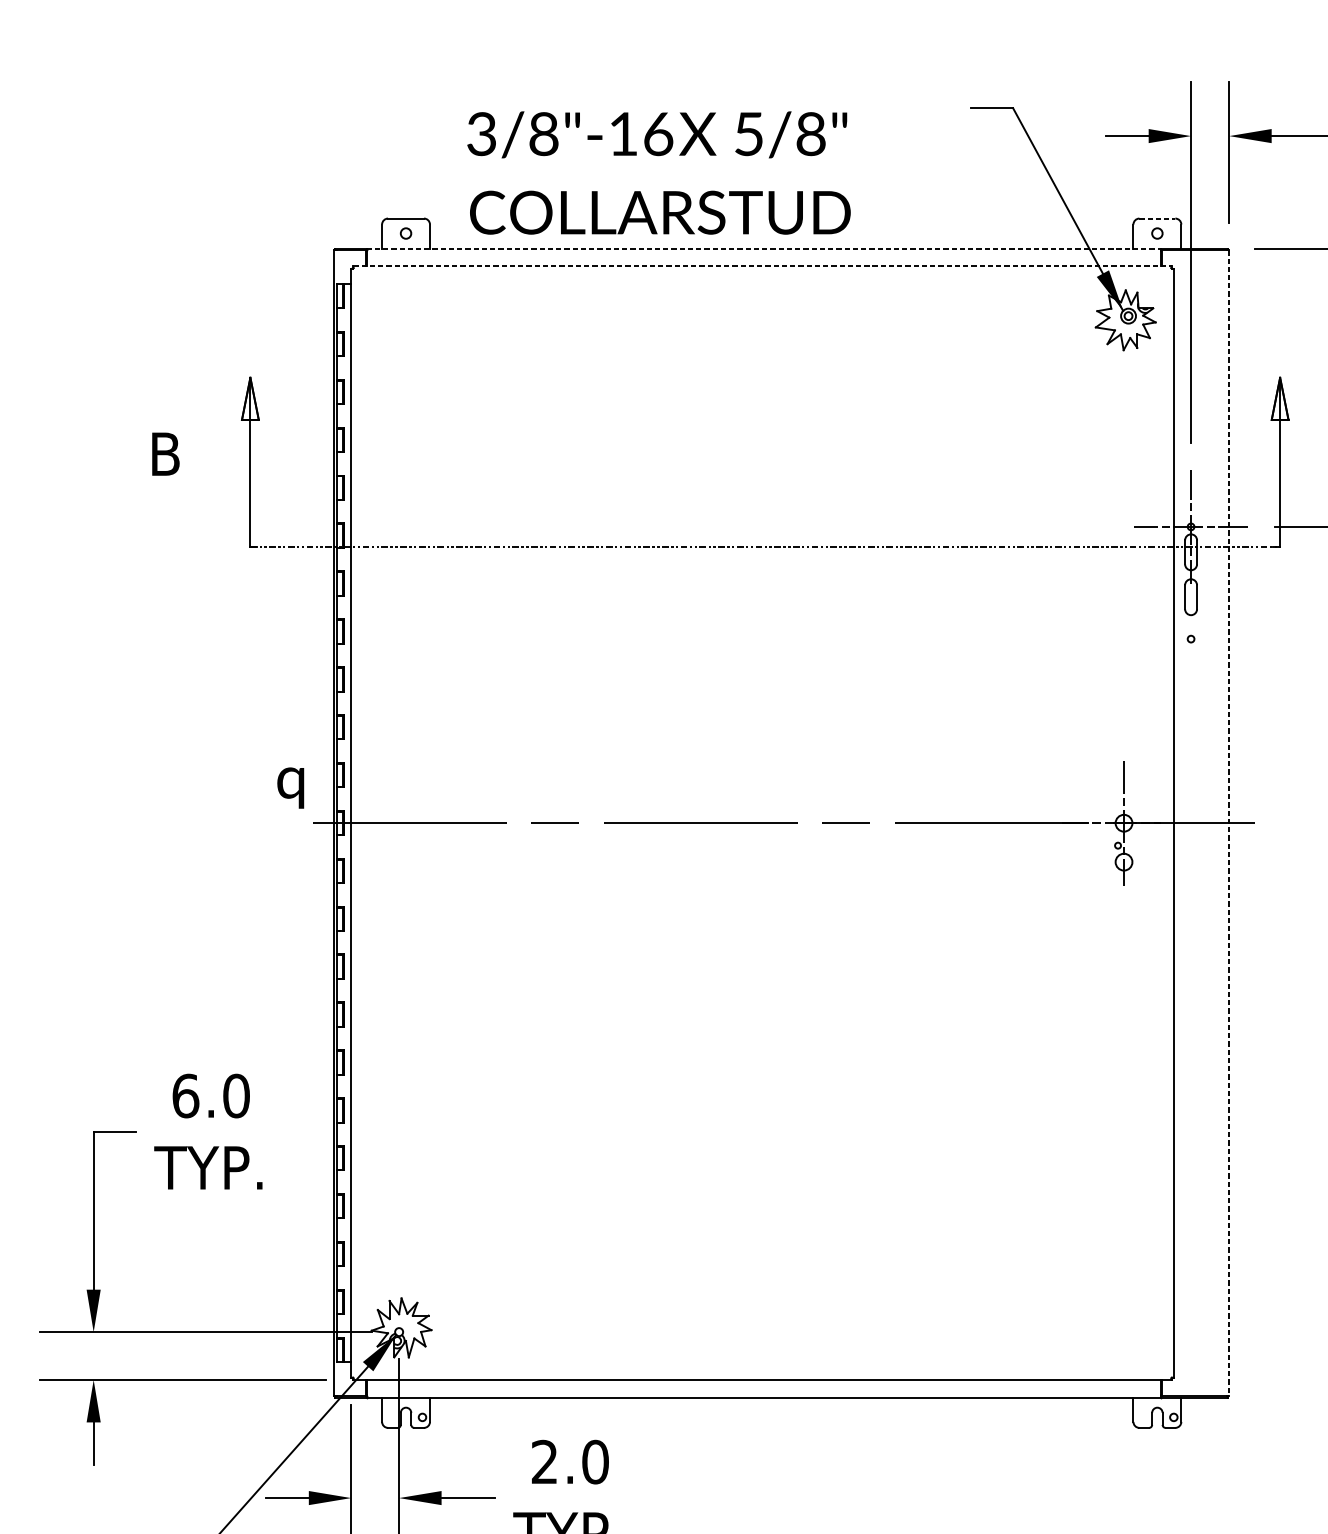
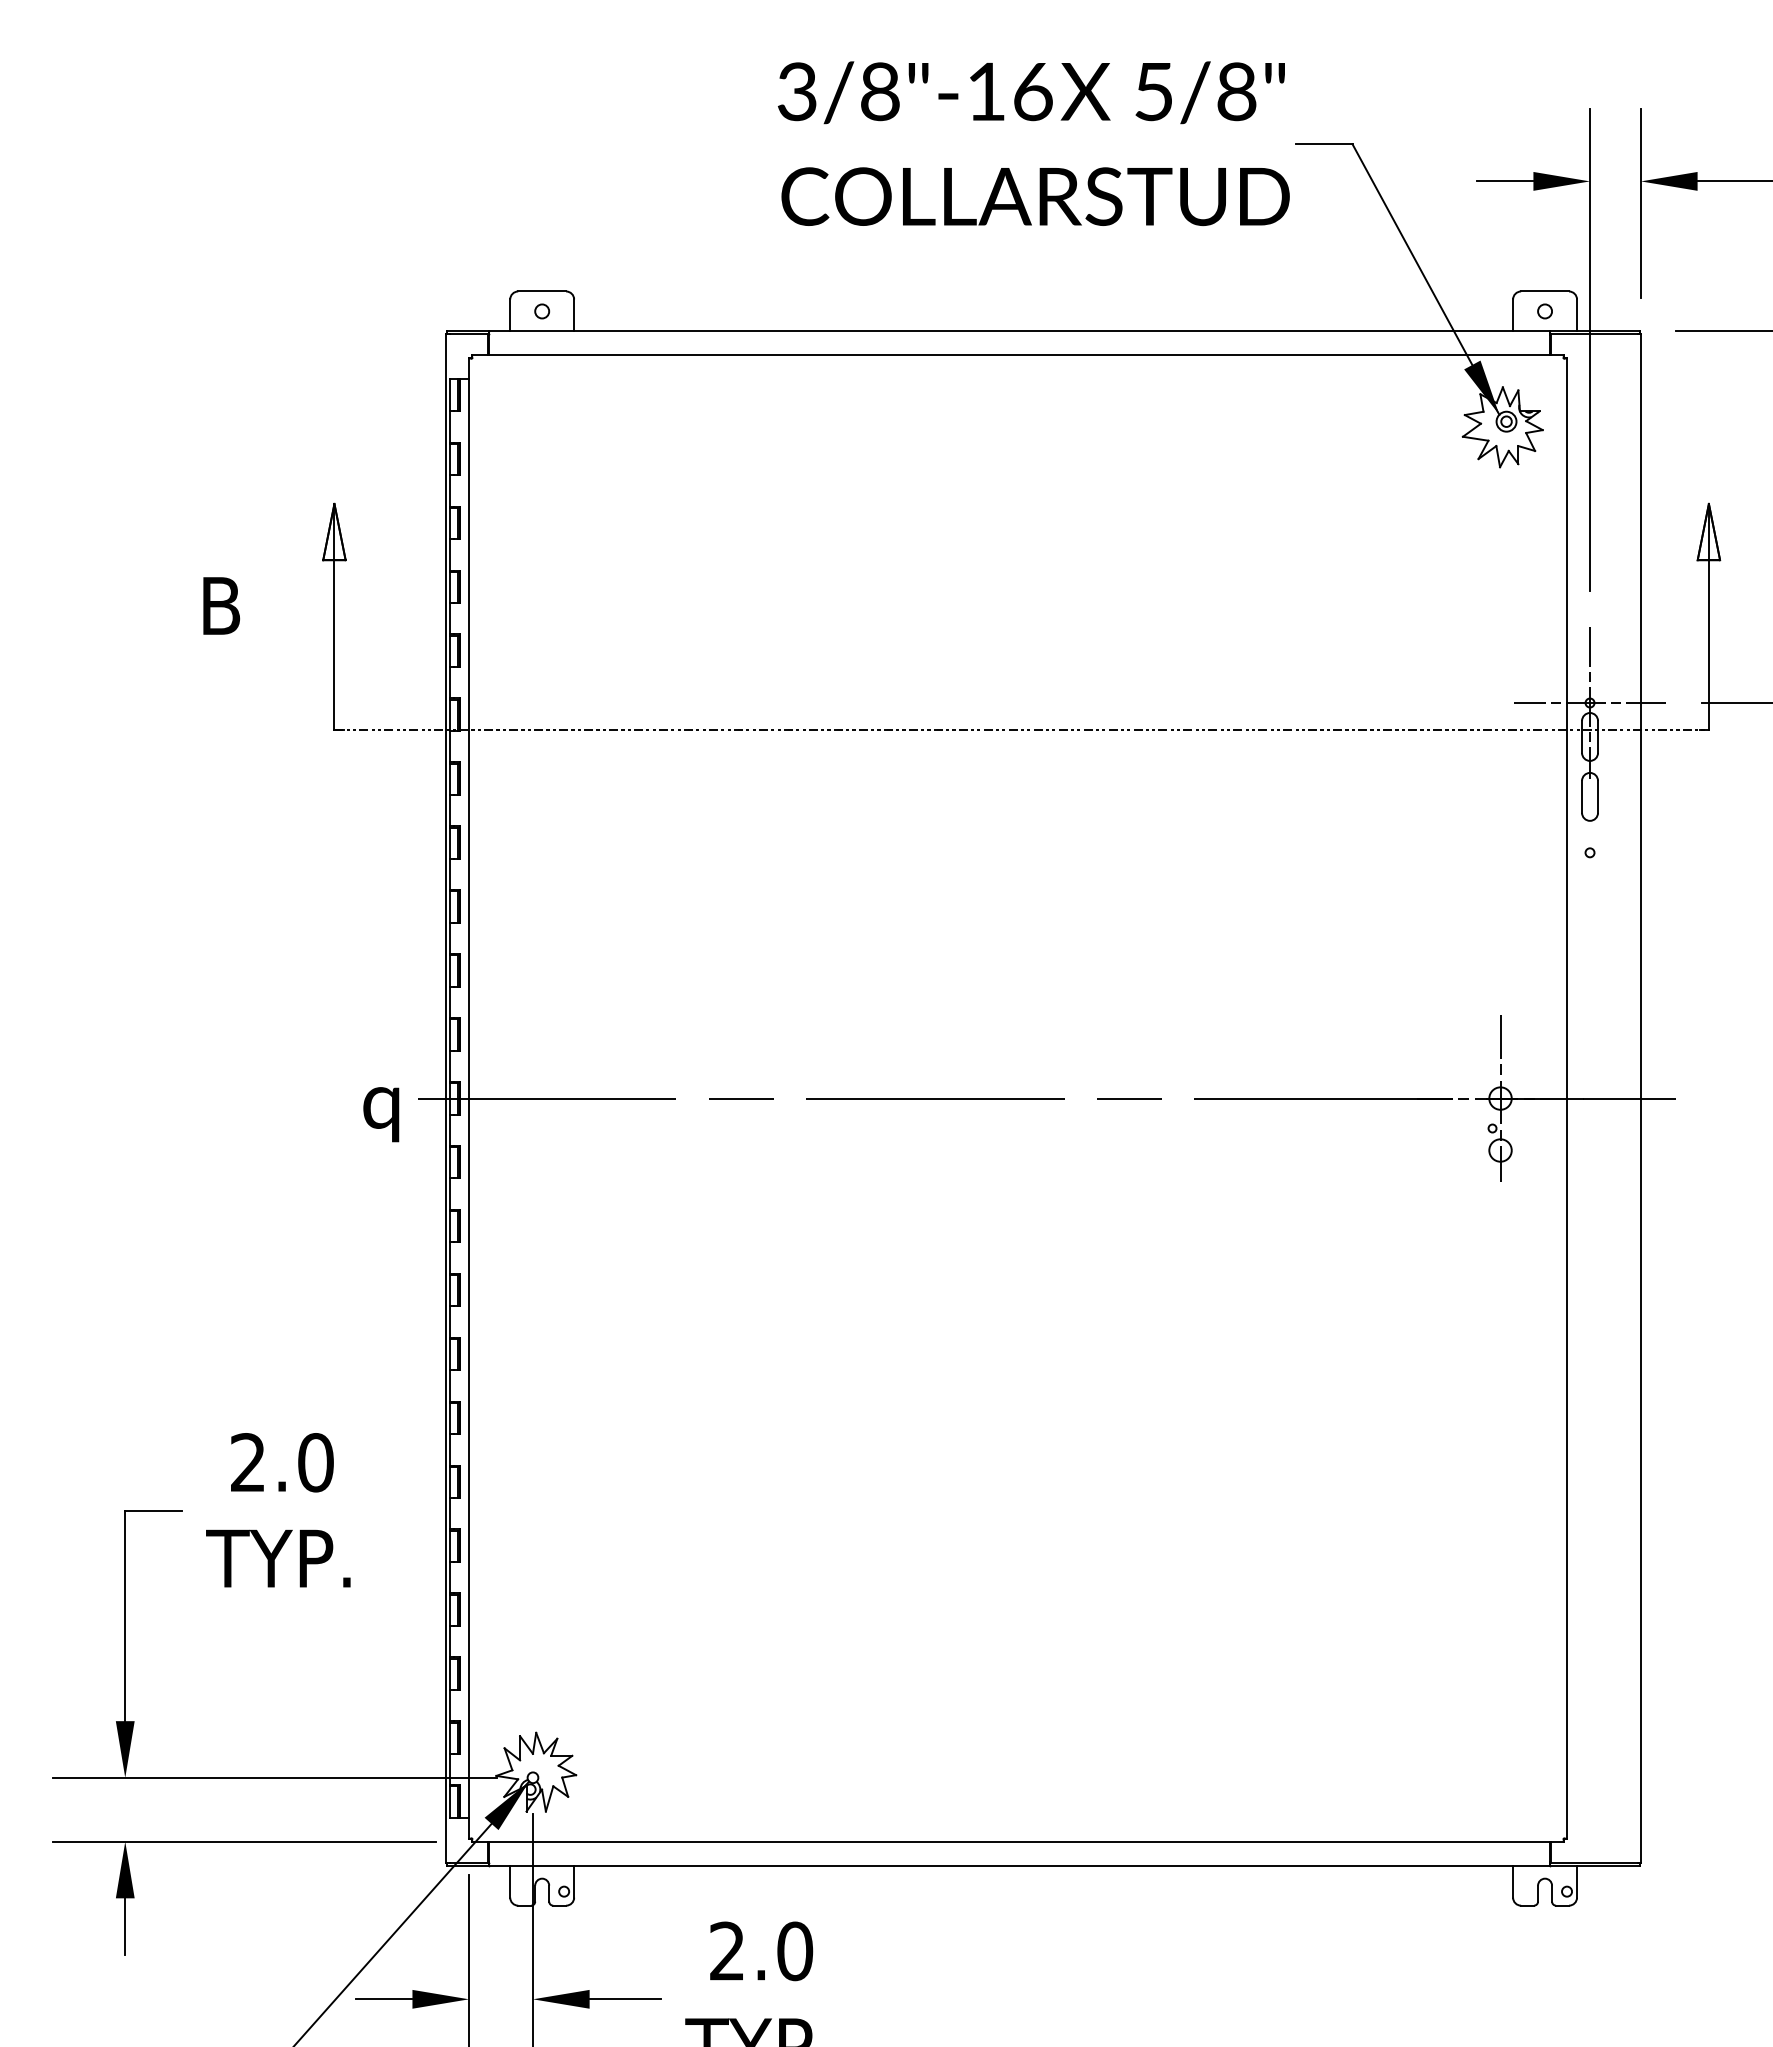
text: (658, 172) -> (1033, 143), moved
line: (1157, 218) -> (1545, 291), dashed -> solid
line: (764, 248) -> (1020, 331), dashed -> solid
line: (762, 266) -> (1018, 355), dashed -> solid
text: (290, 787) -> (381, 1114), moved
line: (1228, 823) -> (1640, 1098), dashed -> solid
text: (186, 1095) -> (248, 1462), 6.0 -> 2.0

